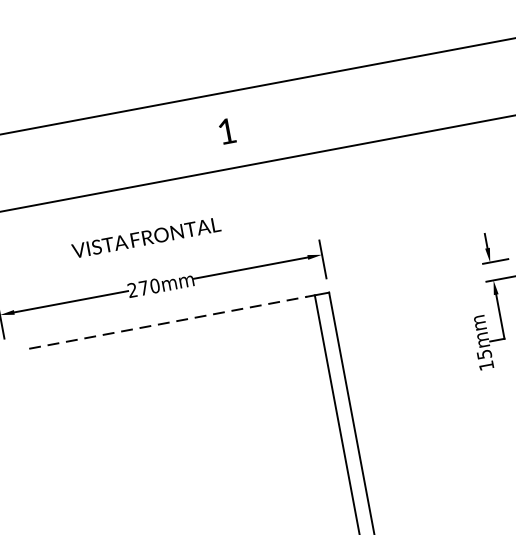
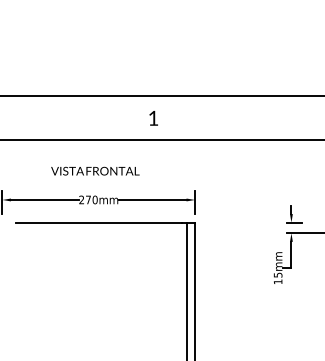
line: (169, 322) -> (99, 222), dashed -> solid

